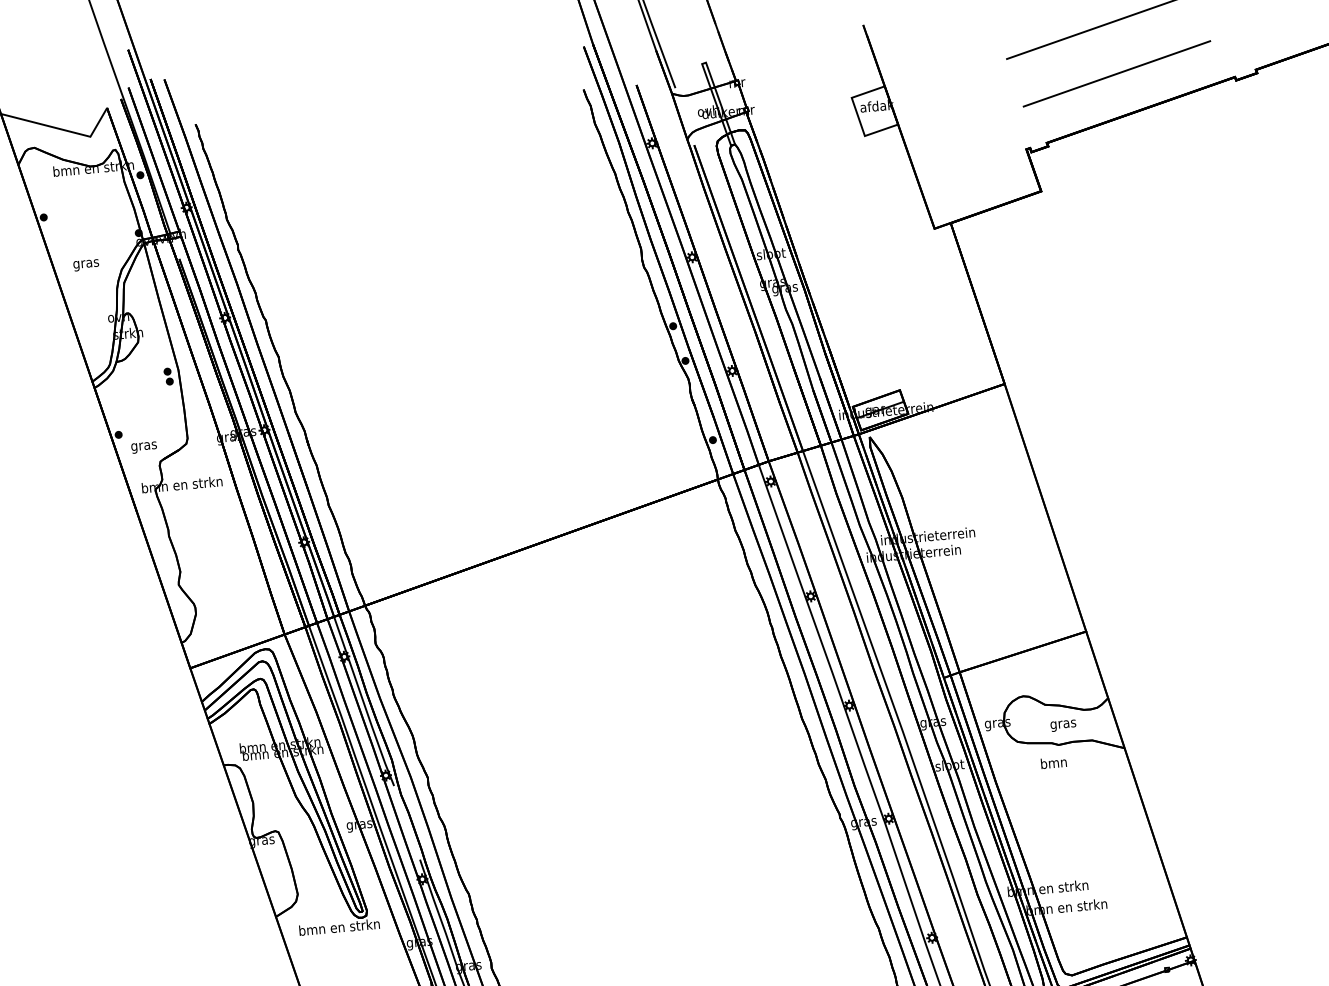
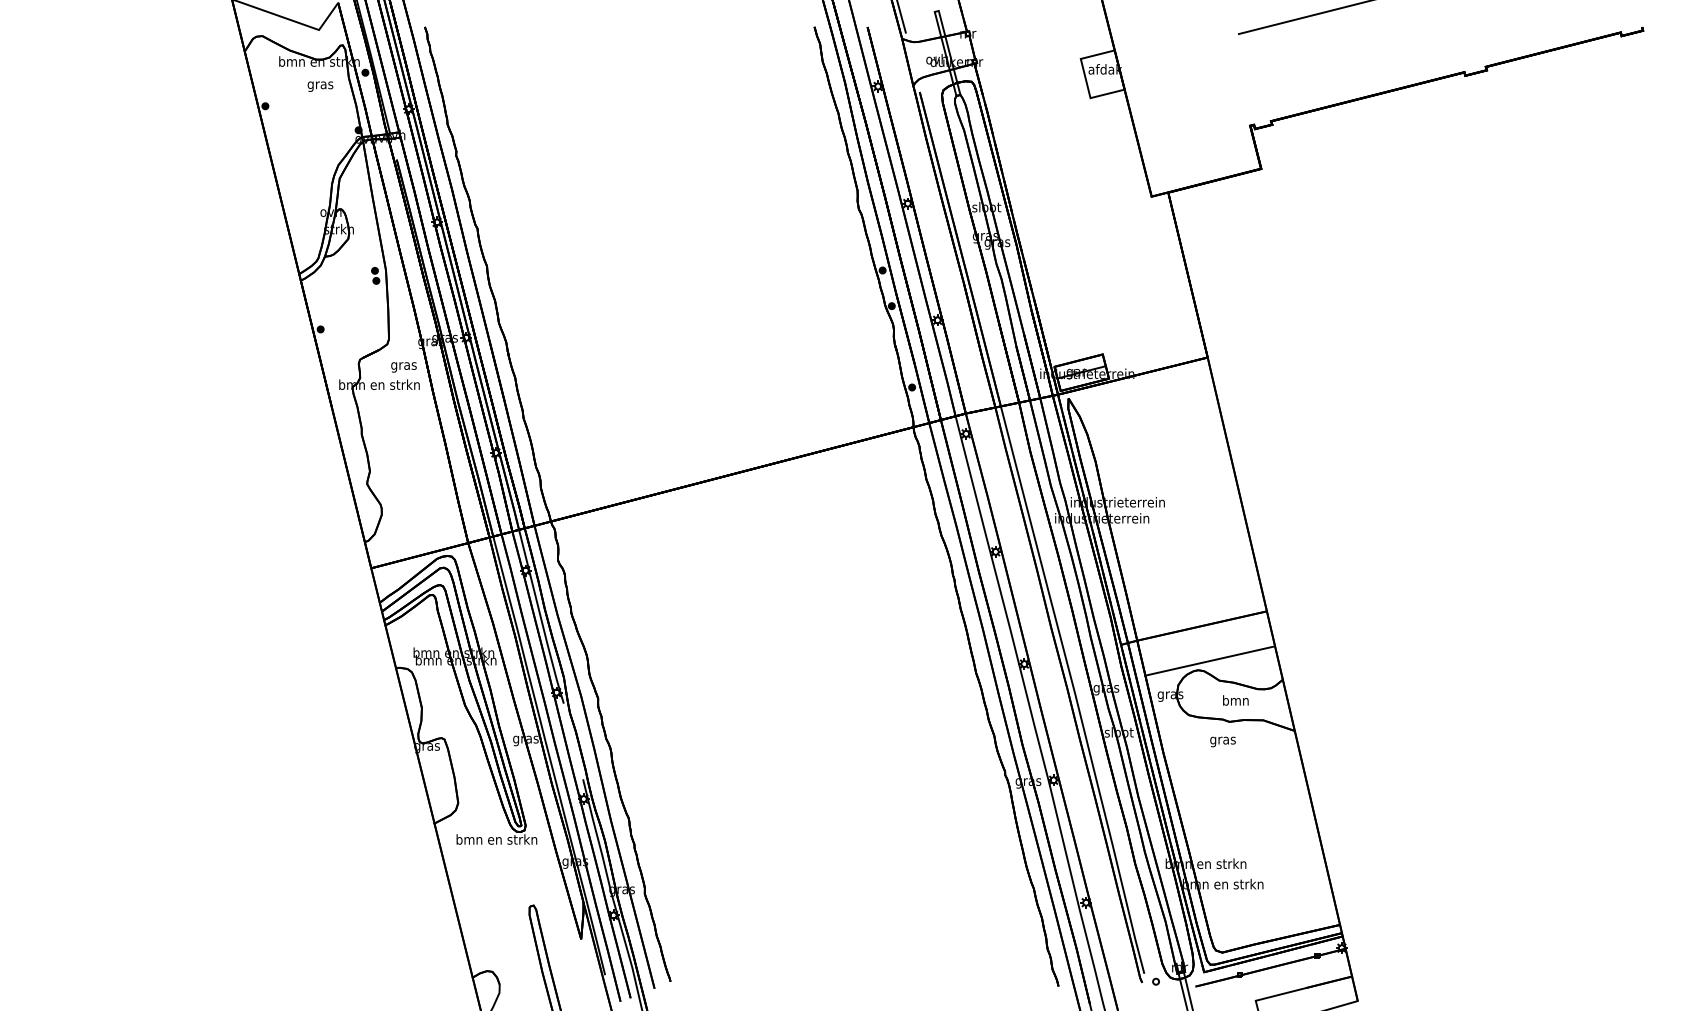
line: (1116, 73) -> (1346, 58), removed
text: (86, 265) -> (320, 86), moved
text: (143, 447) -> (403, 367), moved
line: (1022, 651) -> (1209, 660), moved
text: (1062, 724) -> (1235, 701), gras -> bmn
text: (1053, 764) -> (1222, 740), bmn -> gras

